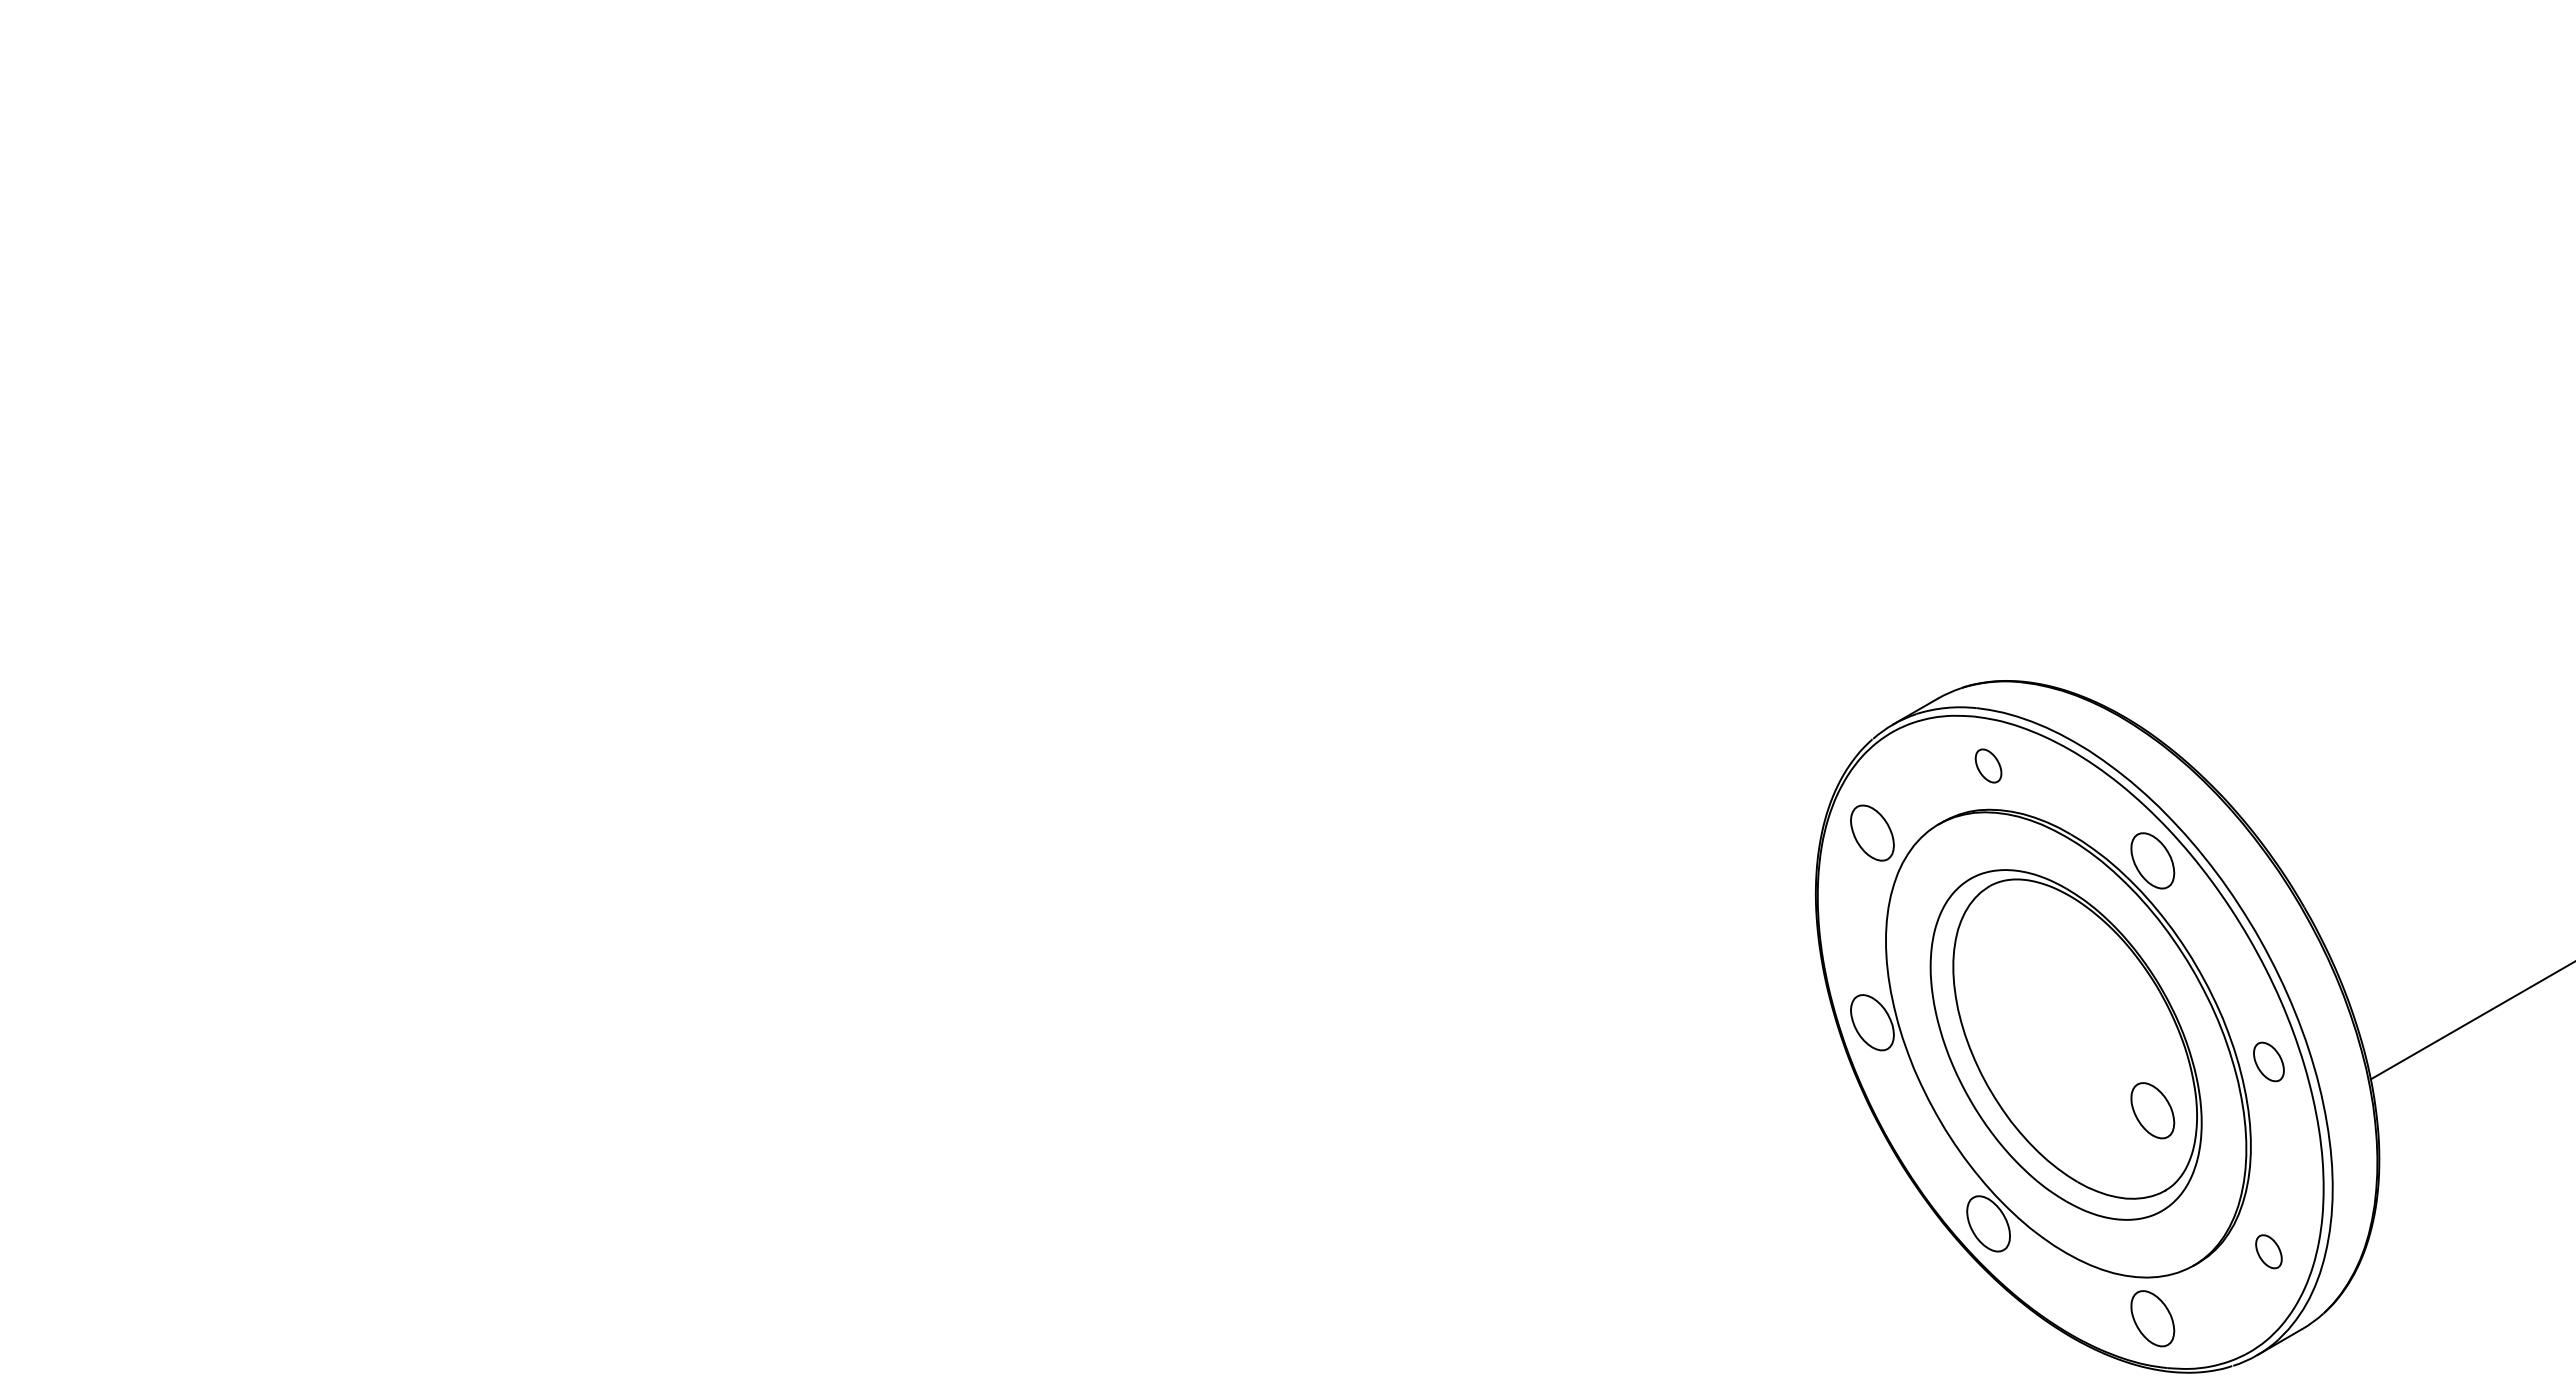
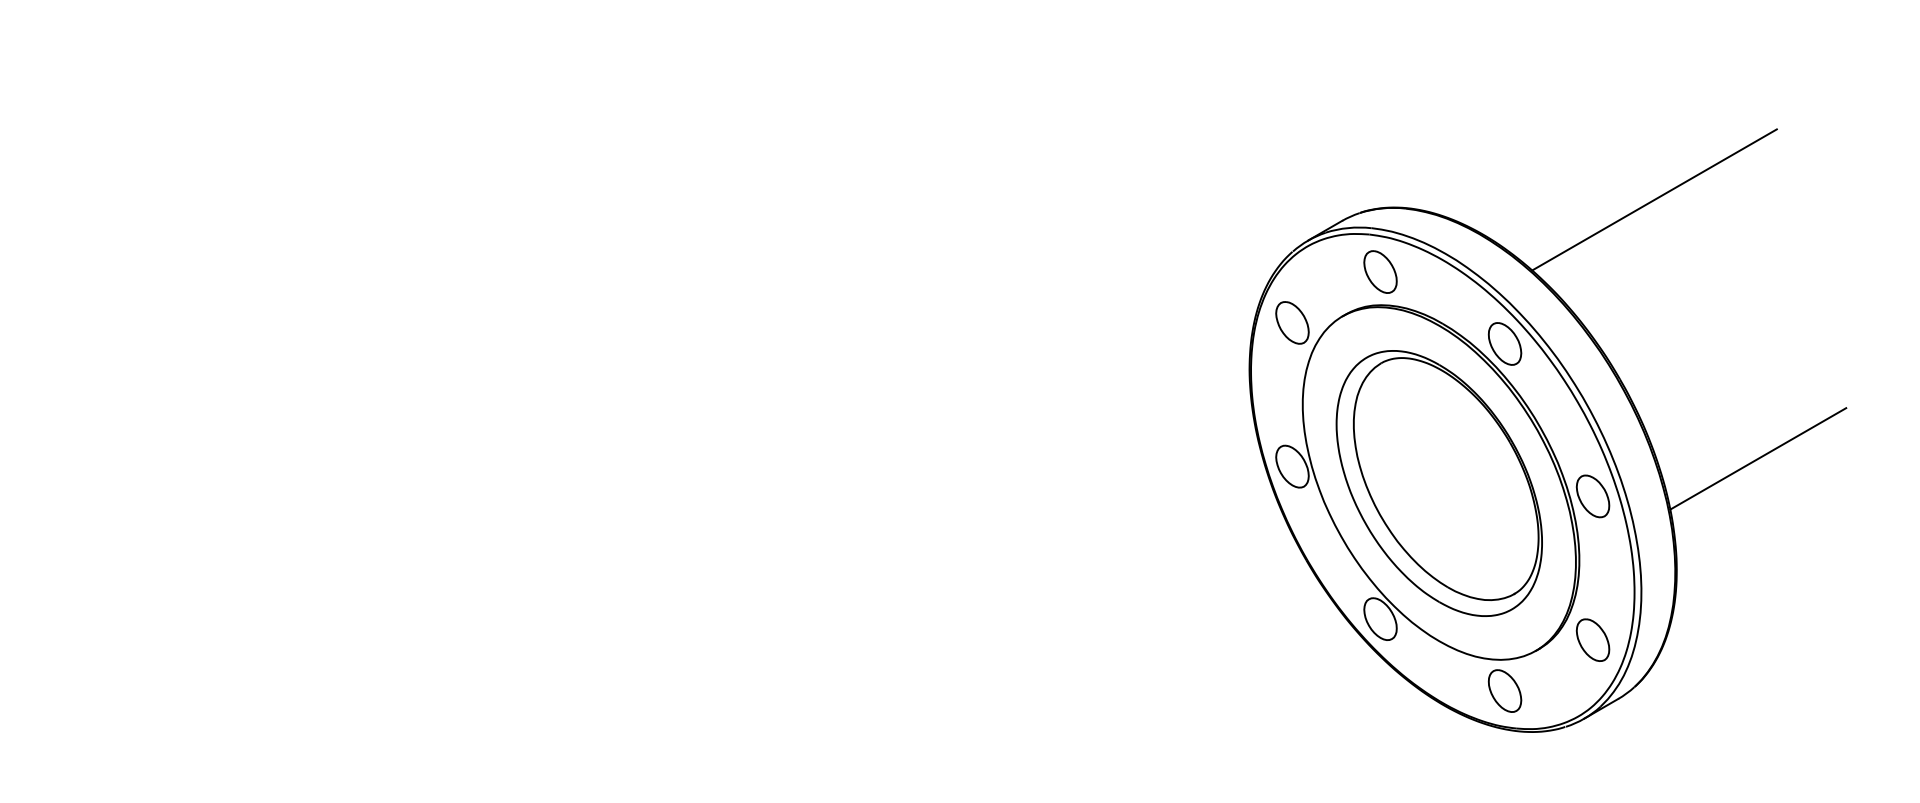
line: (2349, 670) -> (1654, 199), added
part: (1988, 765) -> (1380, 271), size x1.67
part: (2268, 1061) -> (1592, 496), size x1.43
part: (2152, 1110) -> (1504, 533), removed
part: (2268, 1251) -> (1592, 640), size x1.67

